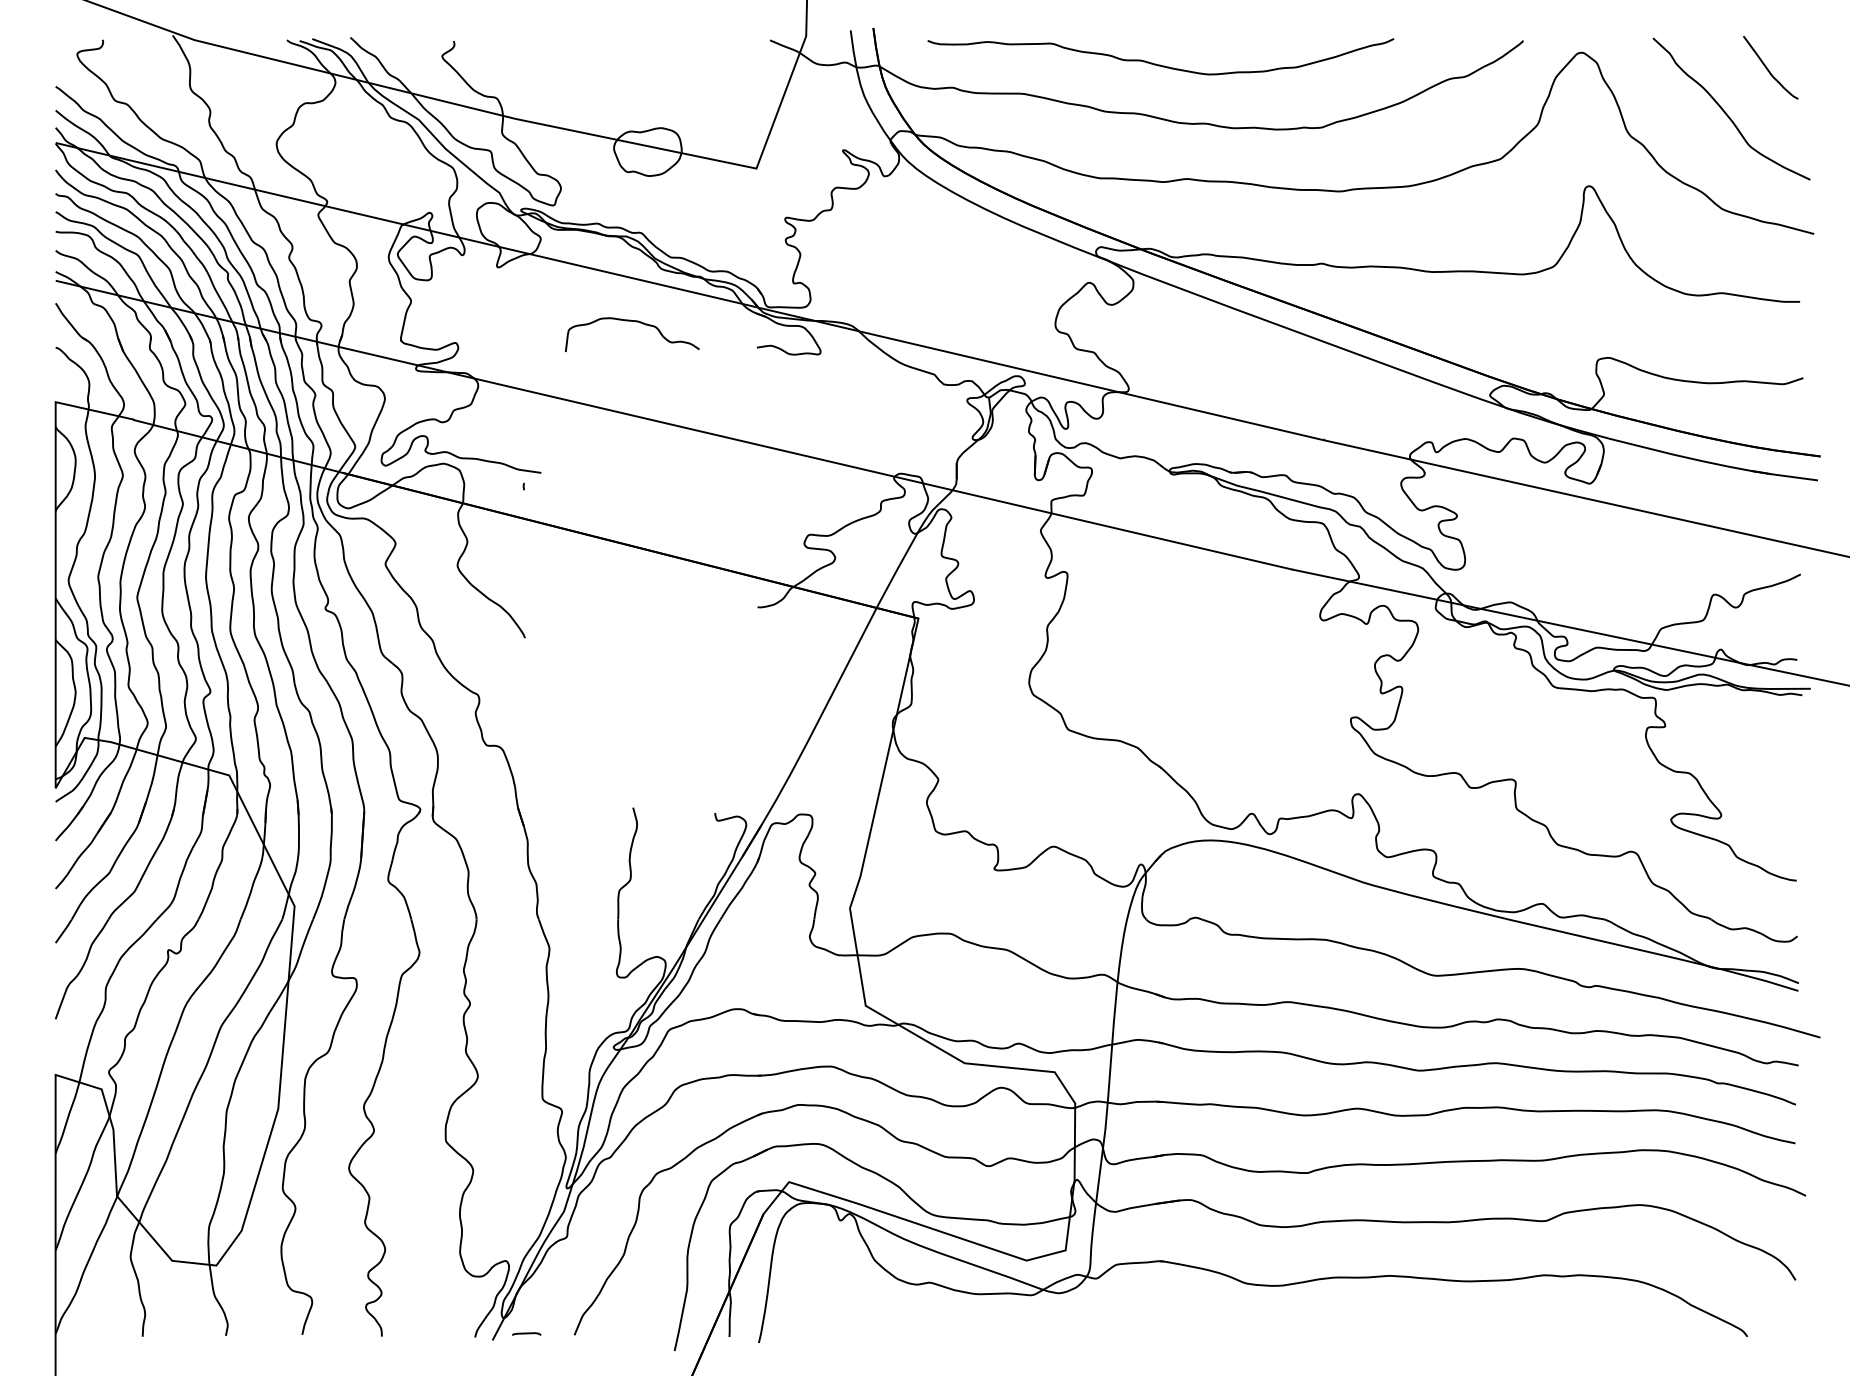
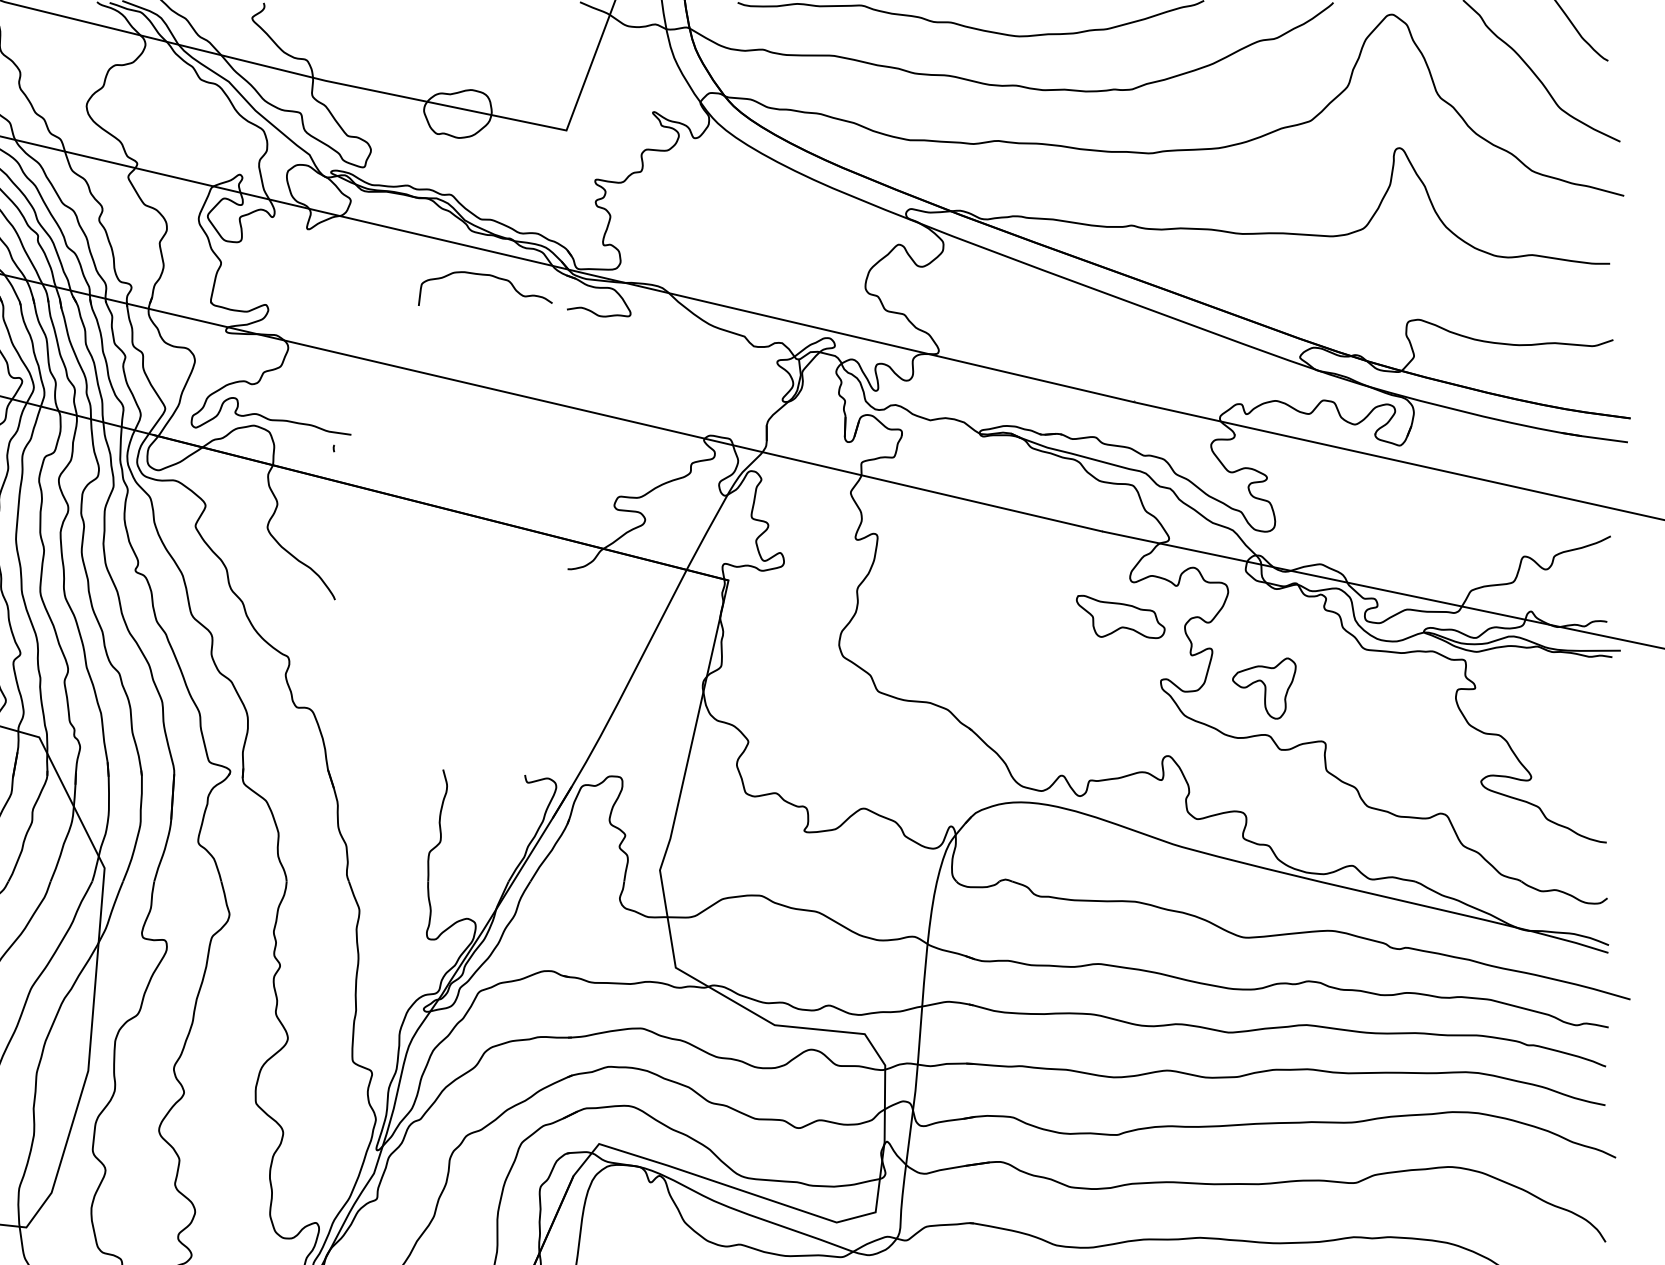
curve: (636, 322) -> (489, 276), moved
part: (1310, 655) -> (1120, 617), added
part: (1454, 726) -> (1264, 688), added

